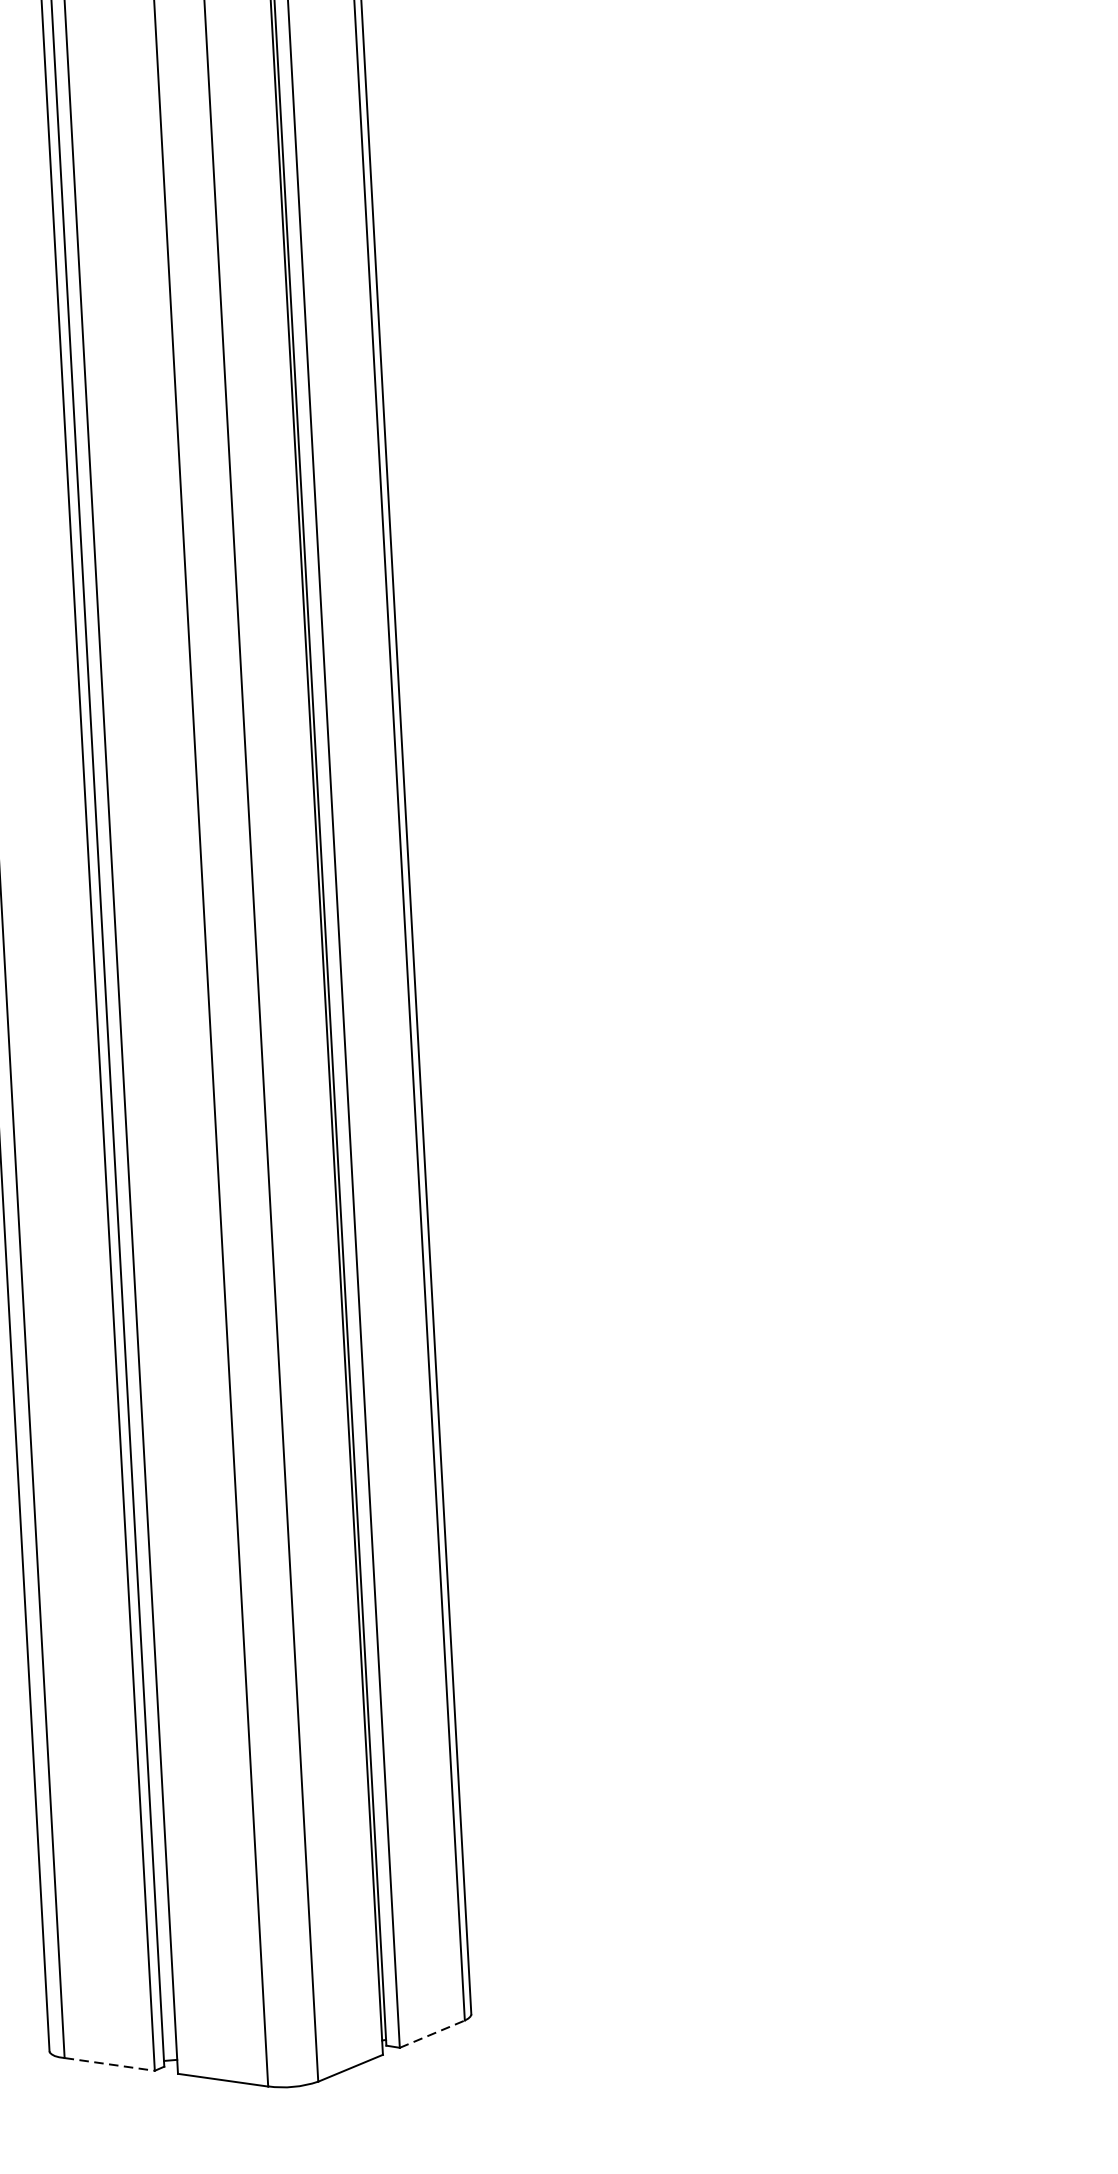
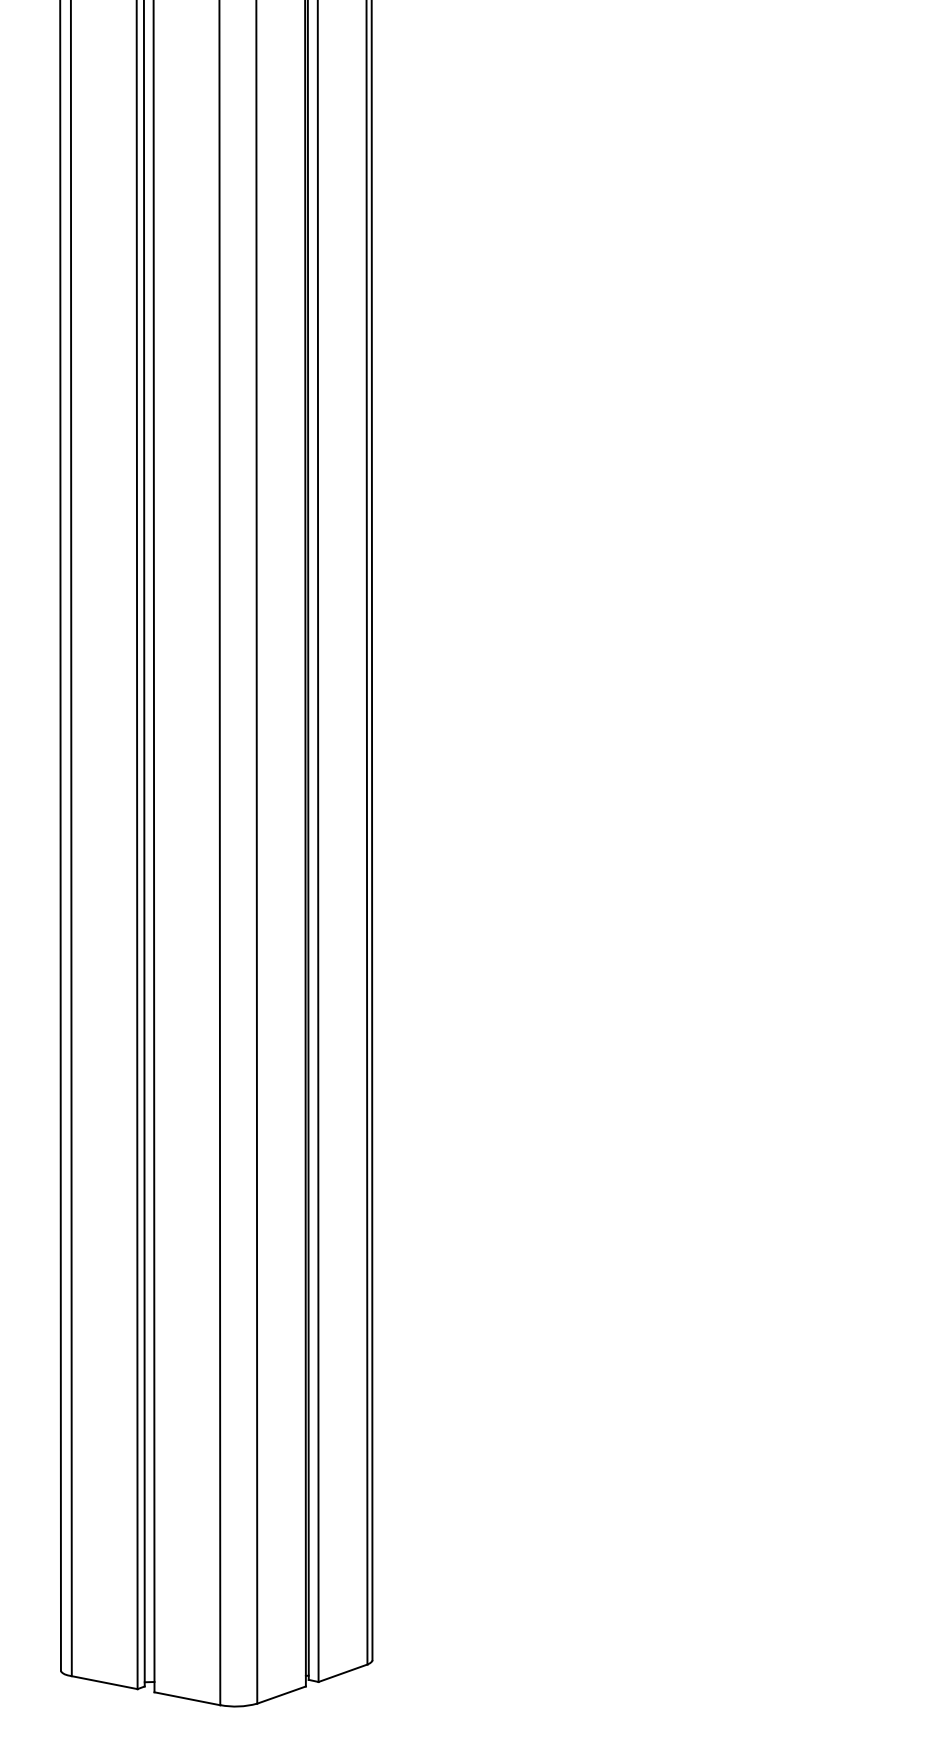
line: (433, 2034) -> (343, 1673), dashed -> solid
line: (109, 2064) -> (104, 1682), dashed -> solid

